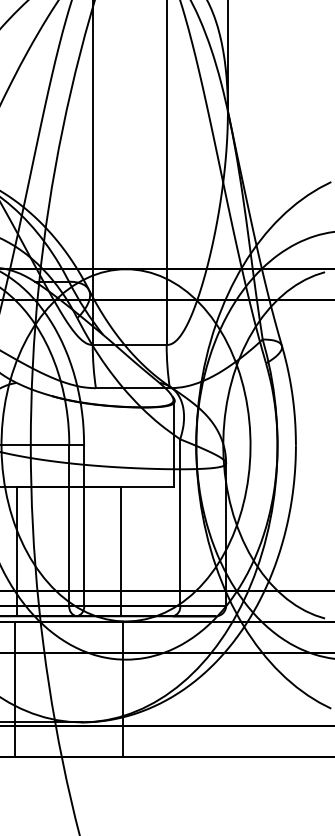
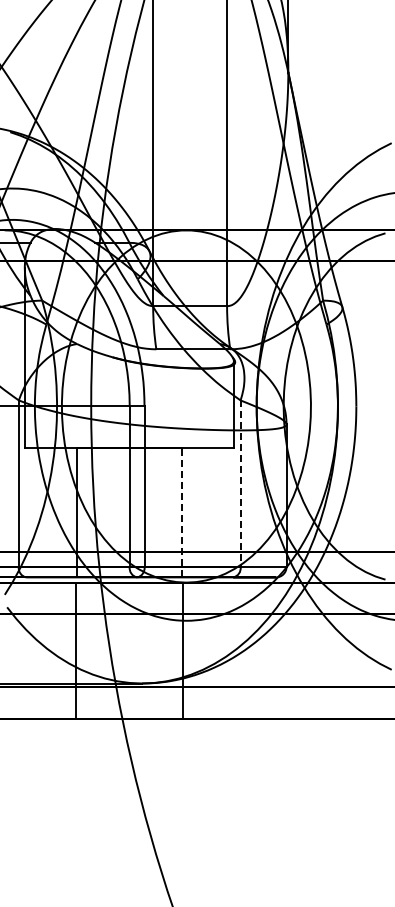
line: (180, 523) -> (240, 484), solid -> dashed
line: (121, 551) -> (181, 512), solid -> dashed

